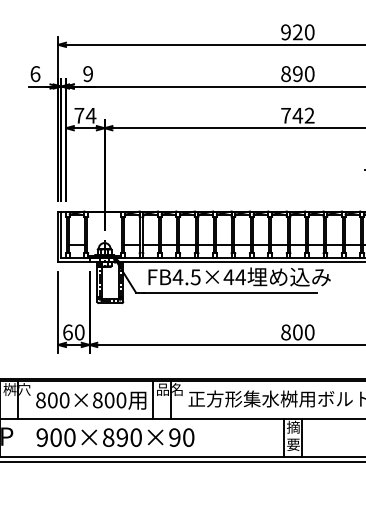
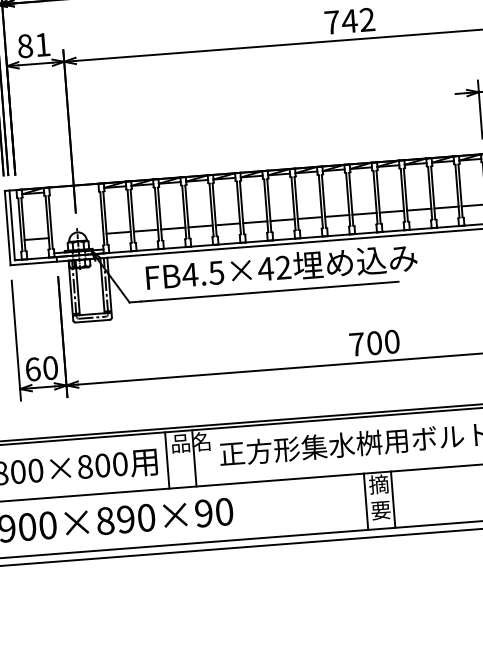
text: (85, 115) -> (34, 45), 74 -> 81
text: (240, 277) -> (283, 268), FB4.5×44 -> FB4.5×42
text: (285, 332) -> (356, 344), 800 -> 700

